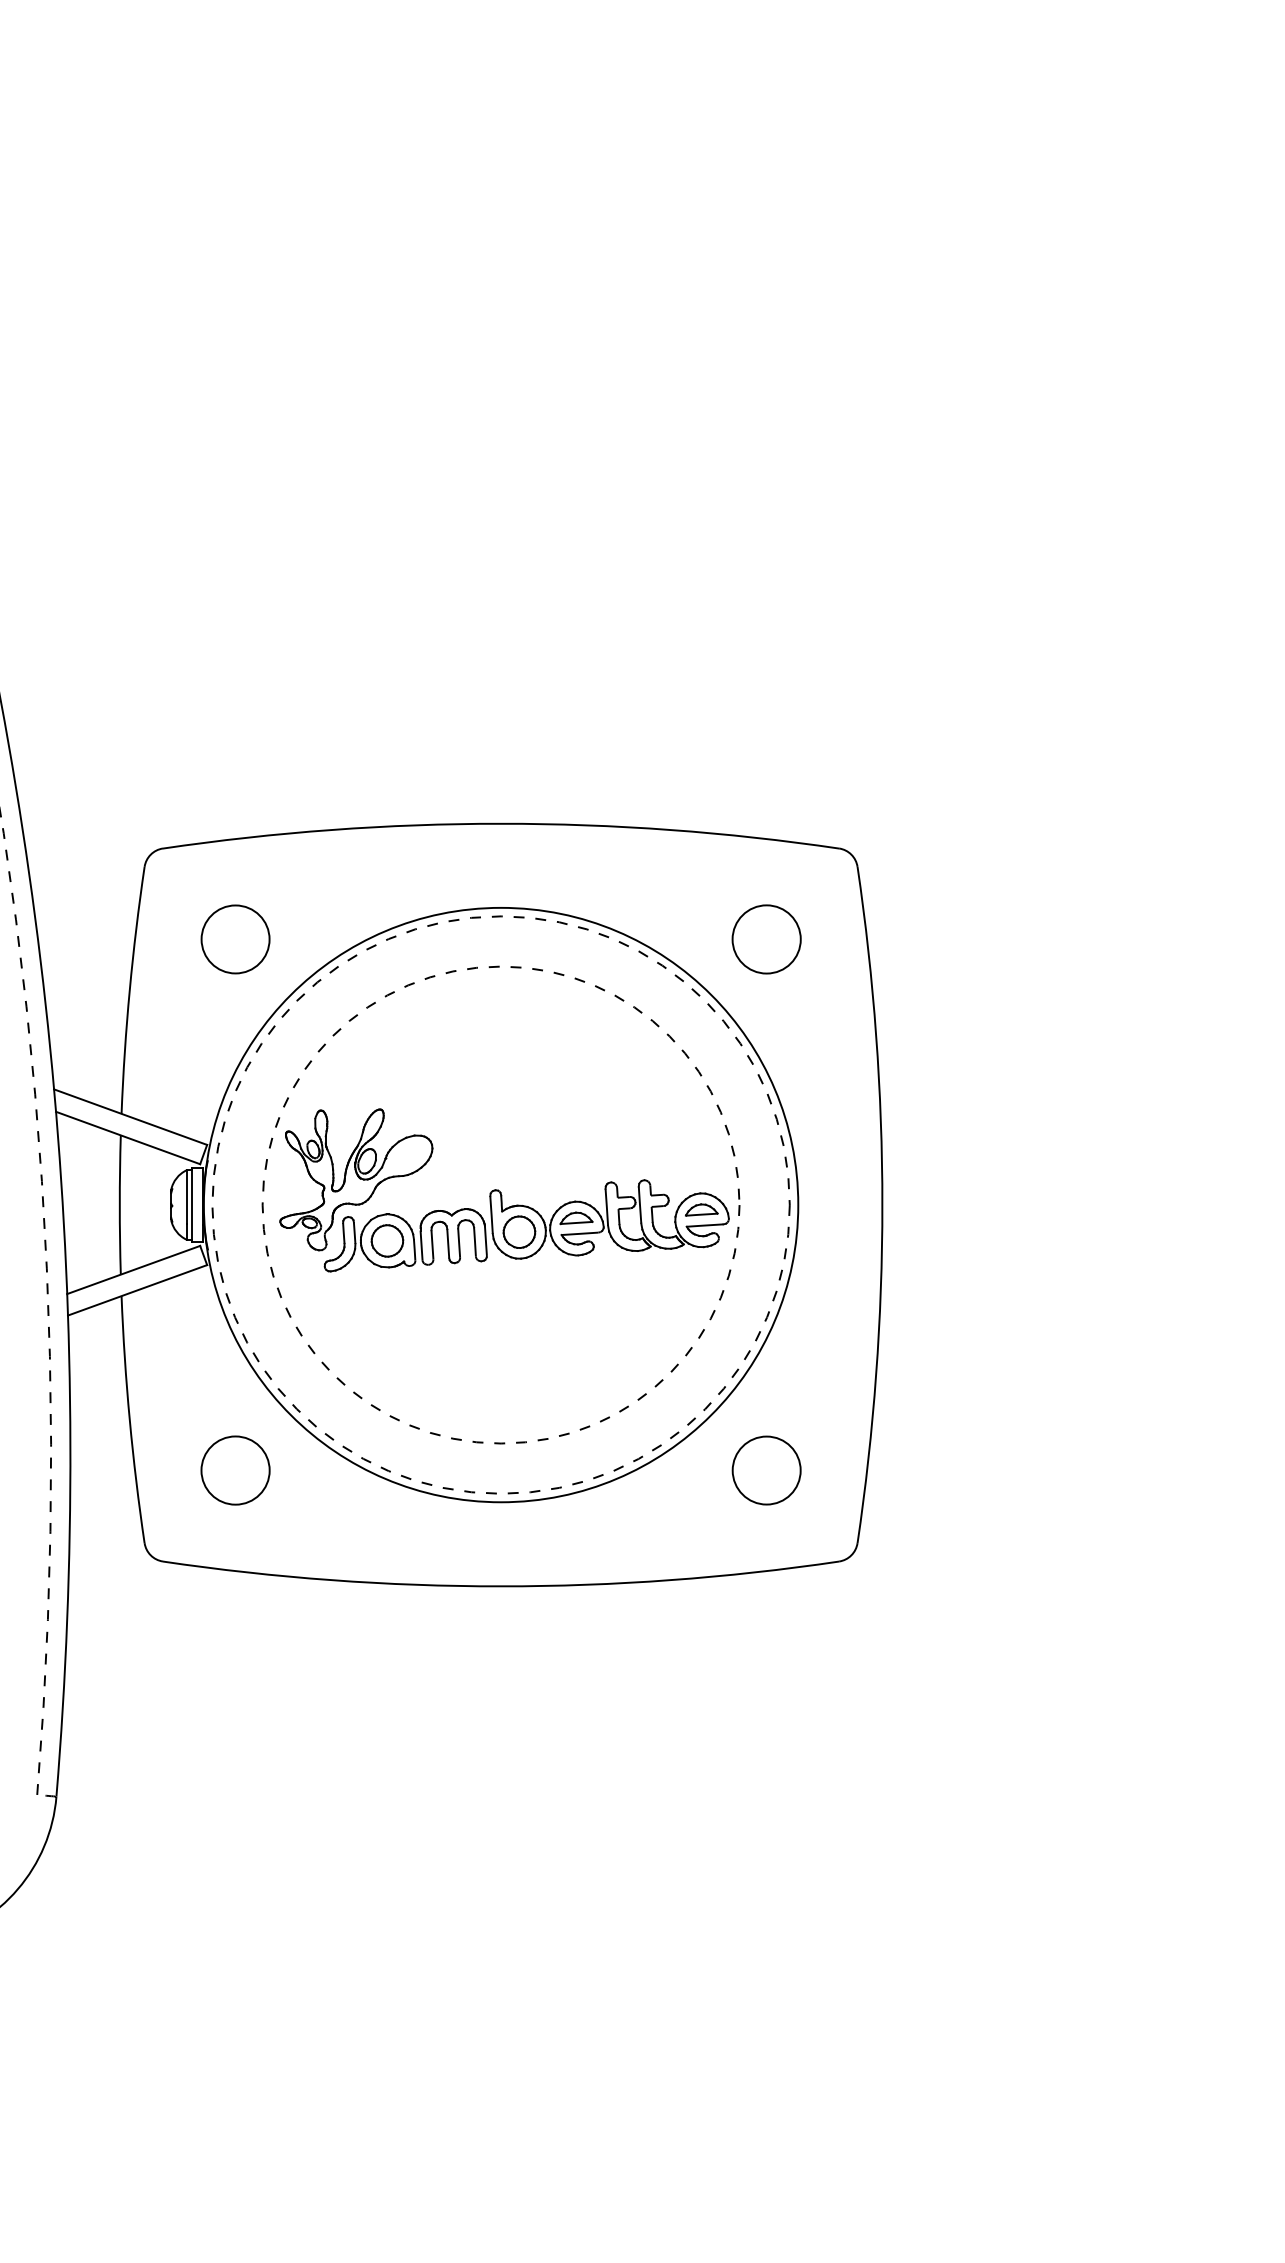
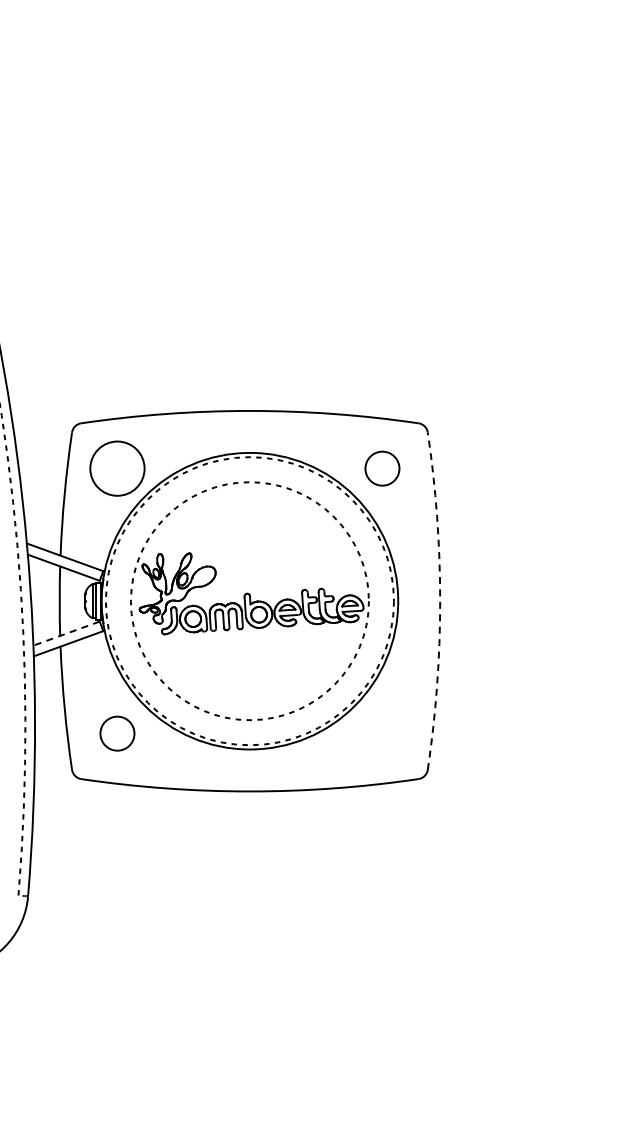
circle: (235, 939) -> (117, 468), size x1.6
arc: (883, 1205) -> (440, 601), solid -> dashed
line: (133, 1269) -> (66, 633), solid -> dashed
circle: (766, 1470) -> (382, 733), removed

